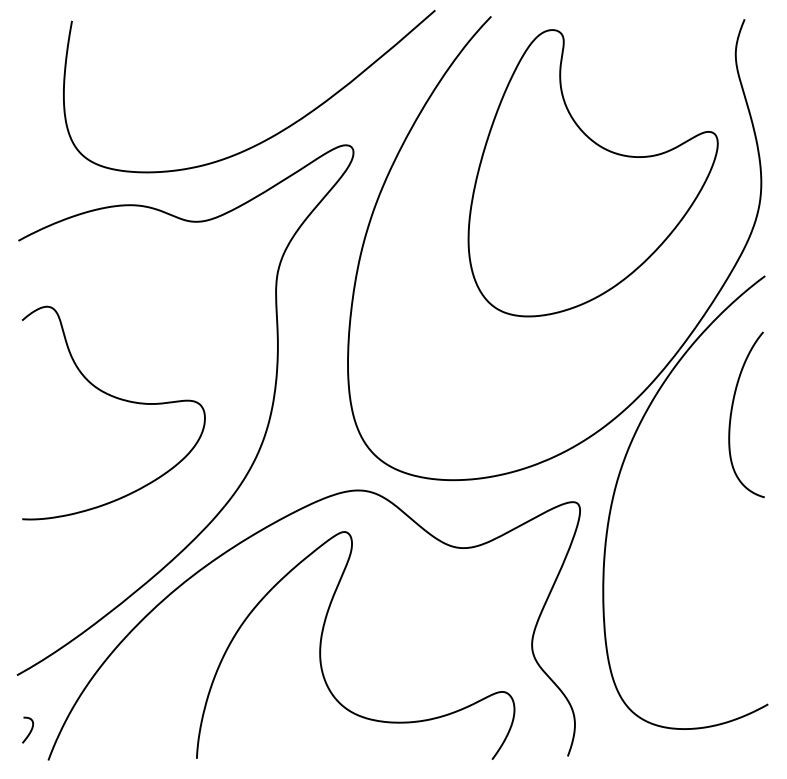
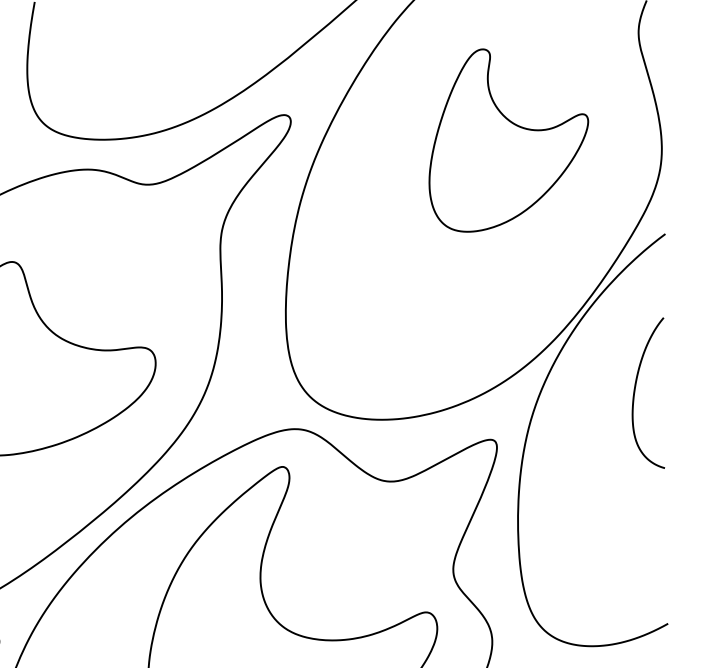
part: (592, 173) -> (508, 140), size x0.7
curve: (732, 412) -> (635, 390), moved

